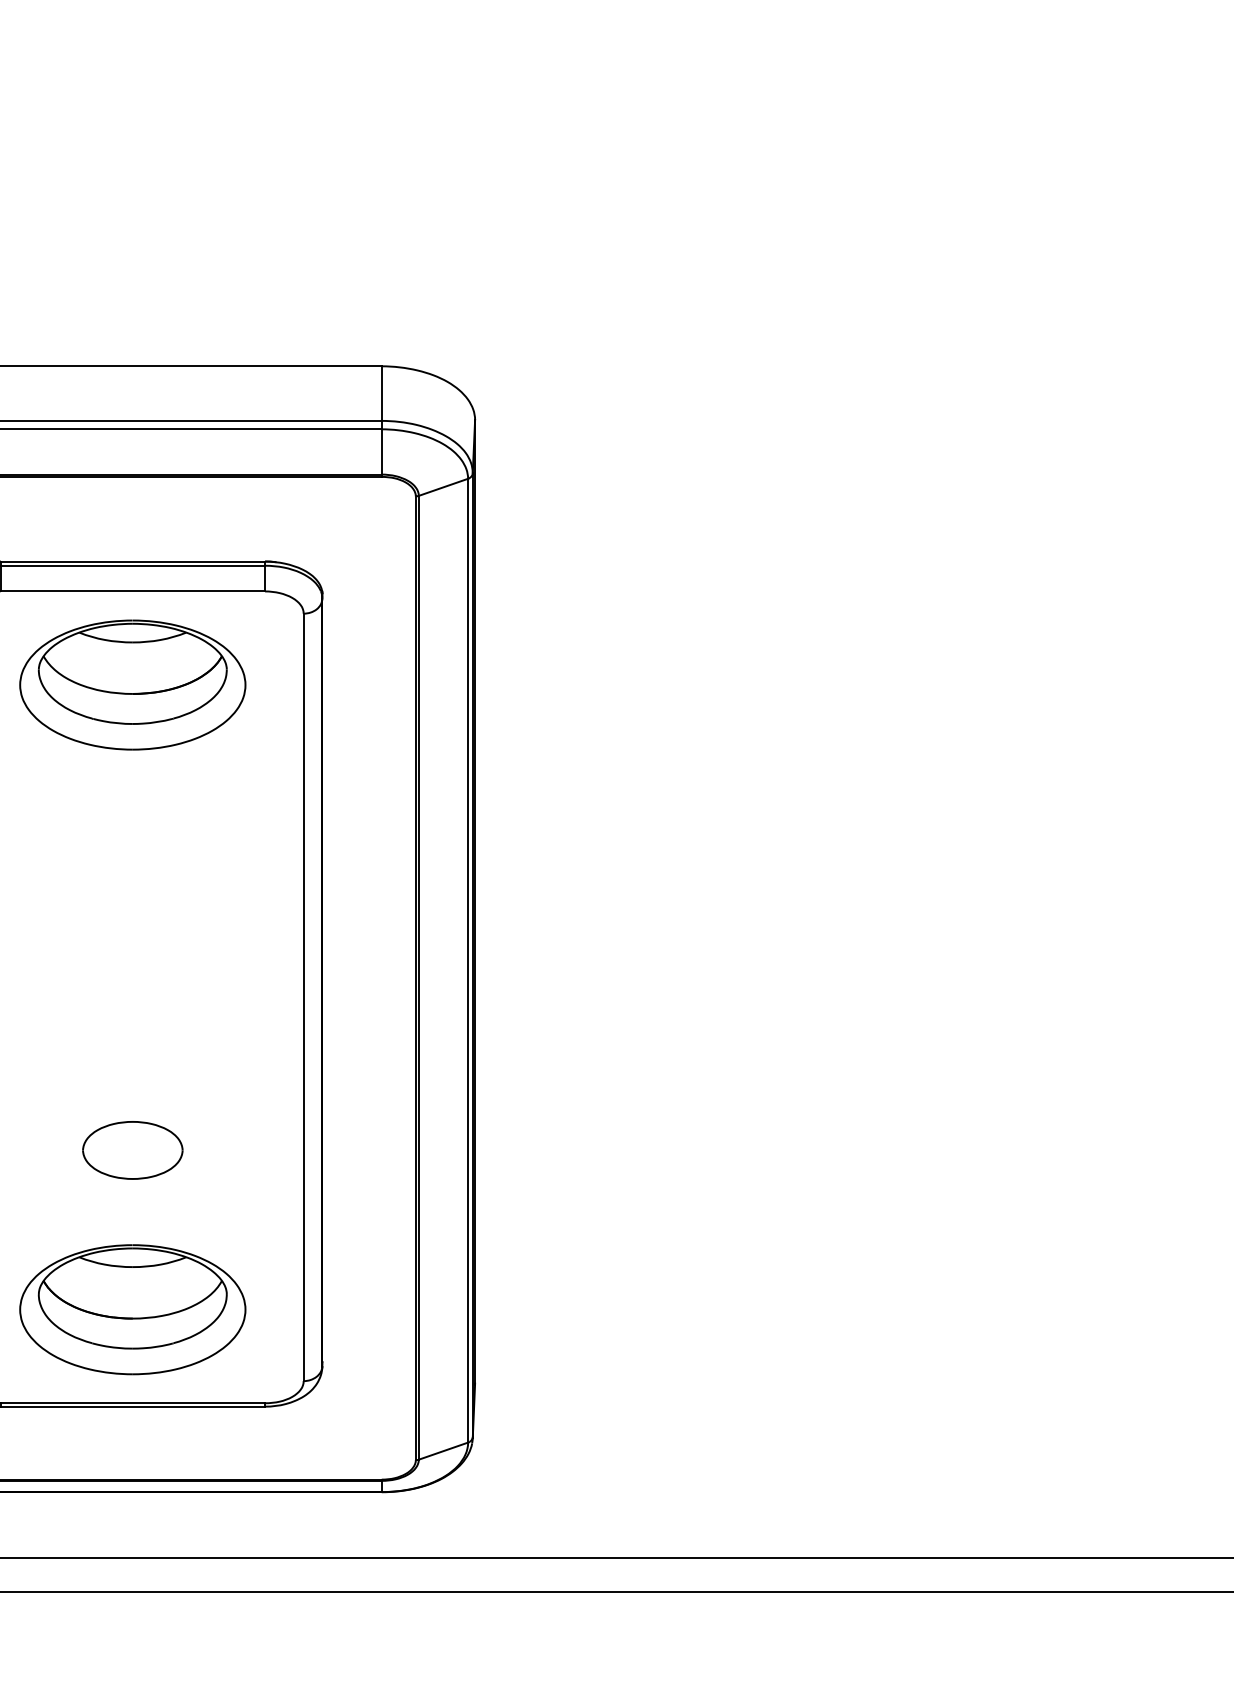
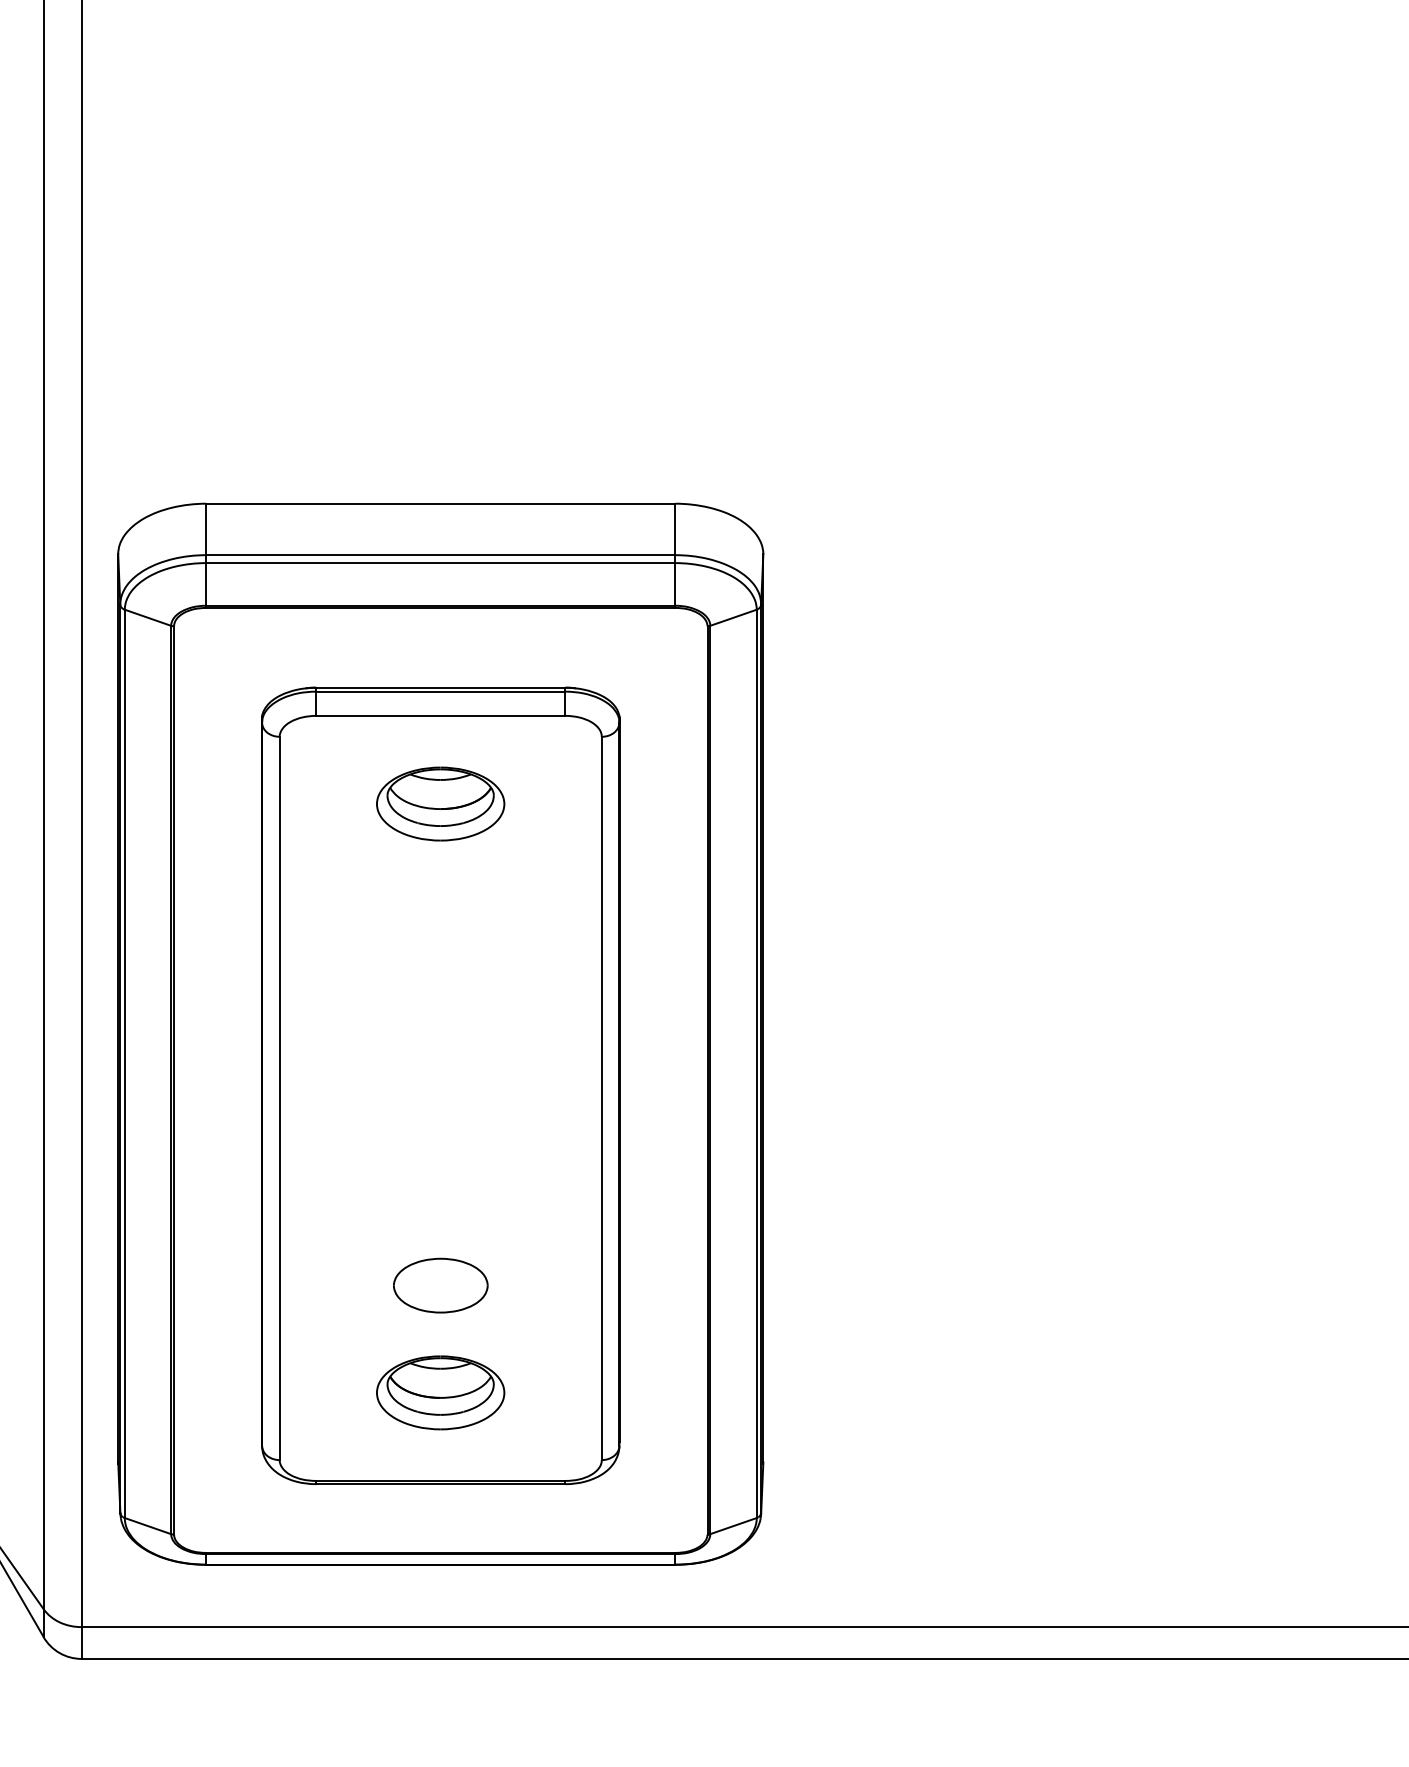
part: (132, 684) -> (440, 803), size x0.6
part: (132, 1150) -> (440, 1285), moved
part: (132, 1309) -> (440, 1392), size x0.6

